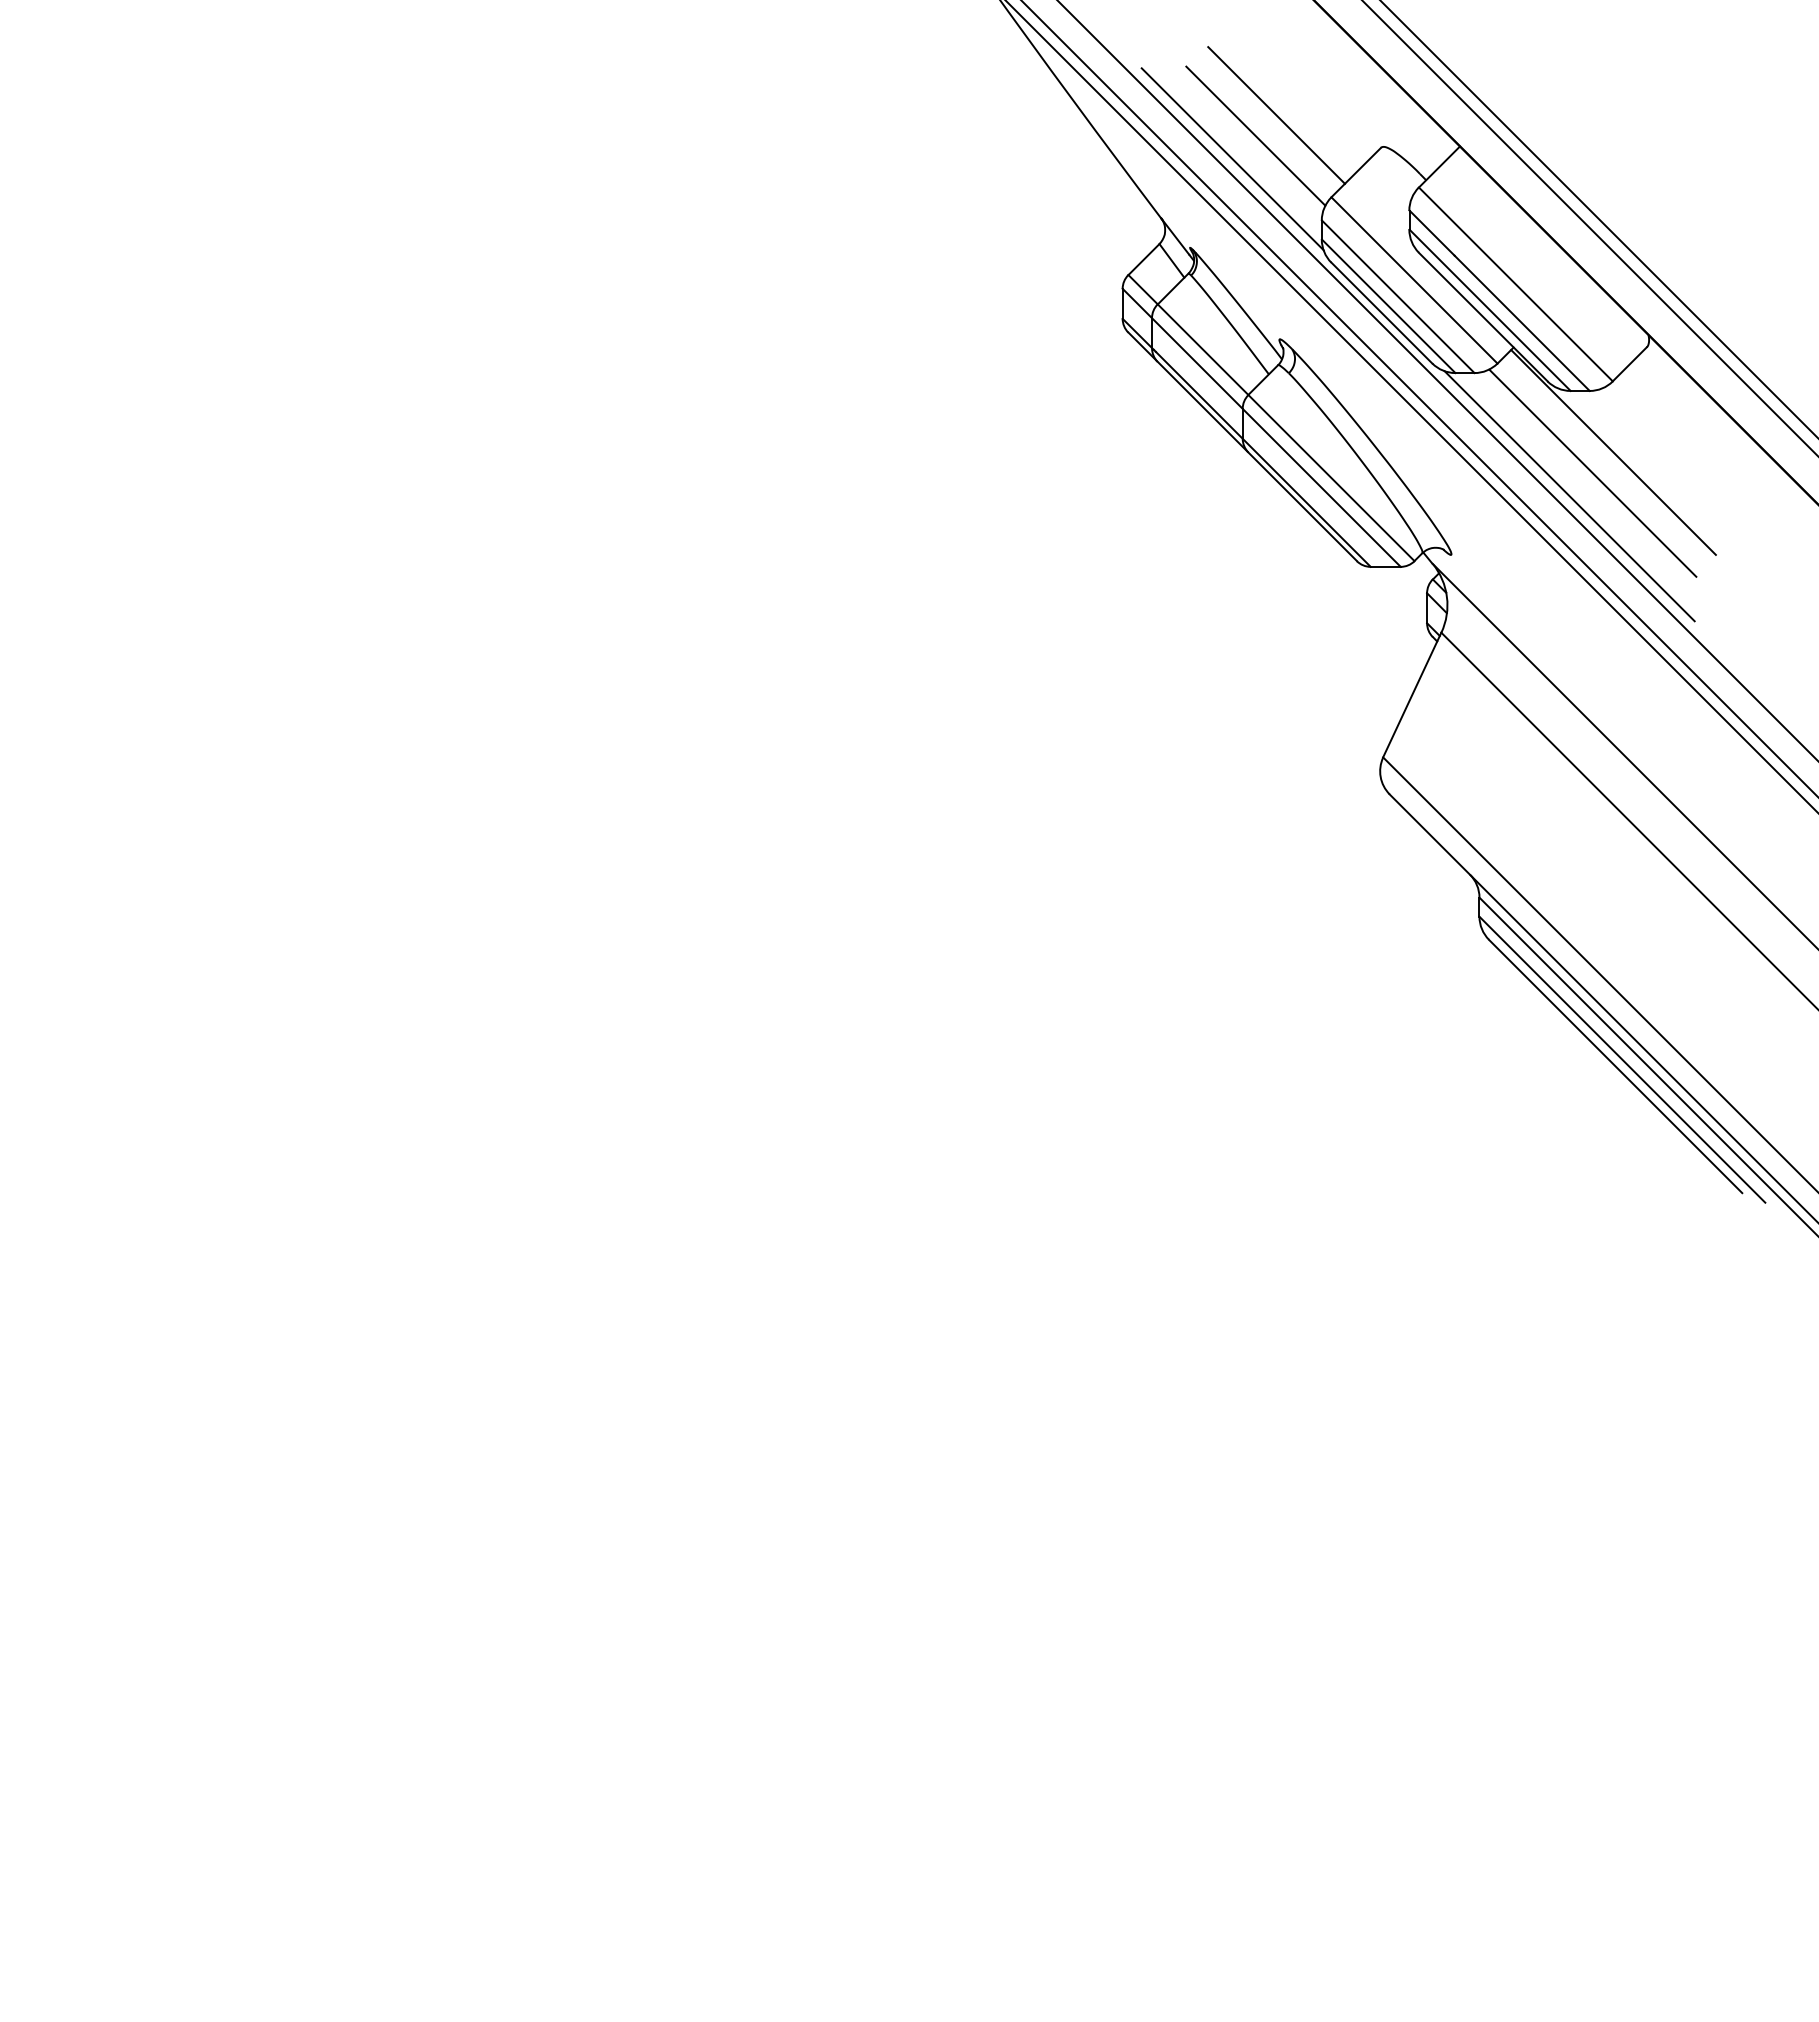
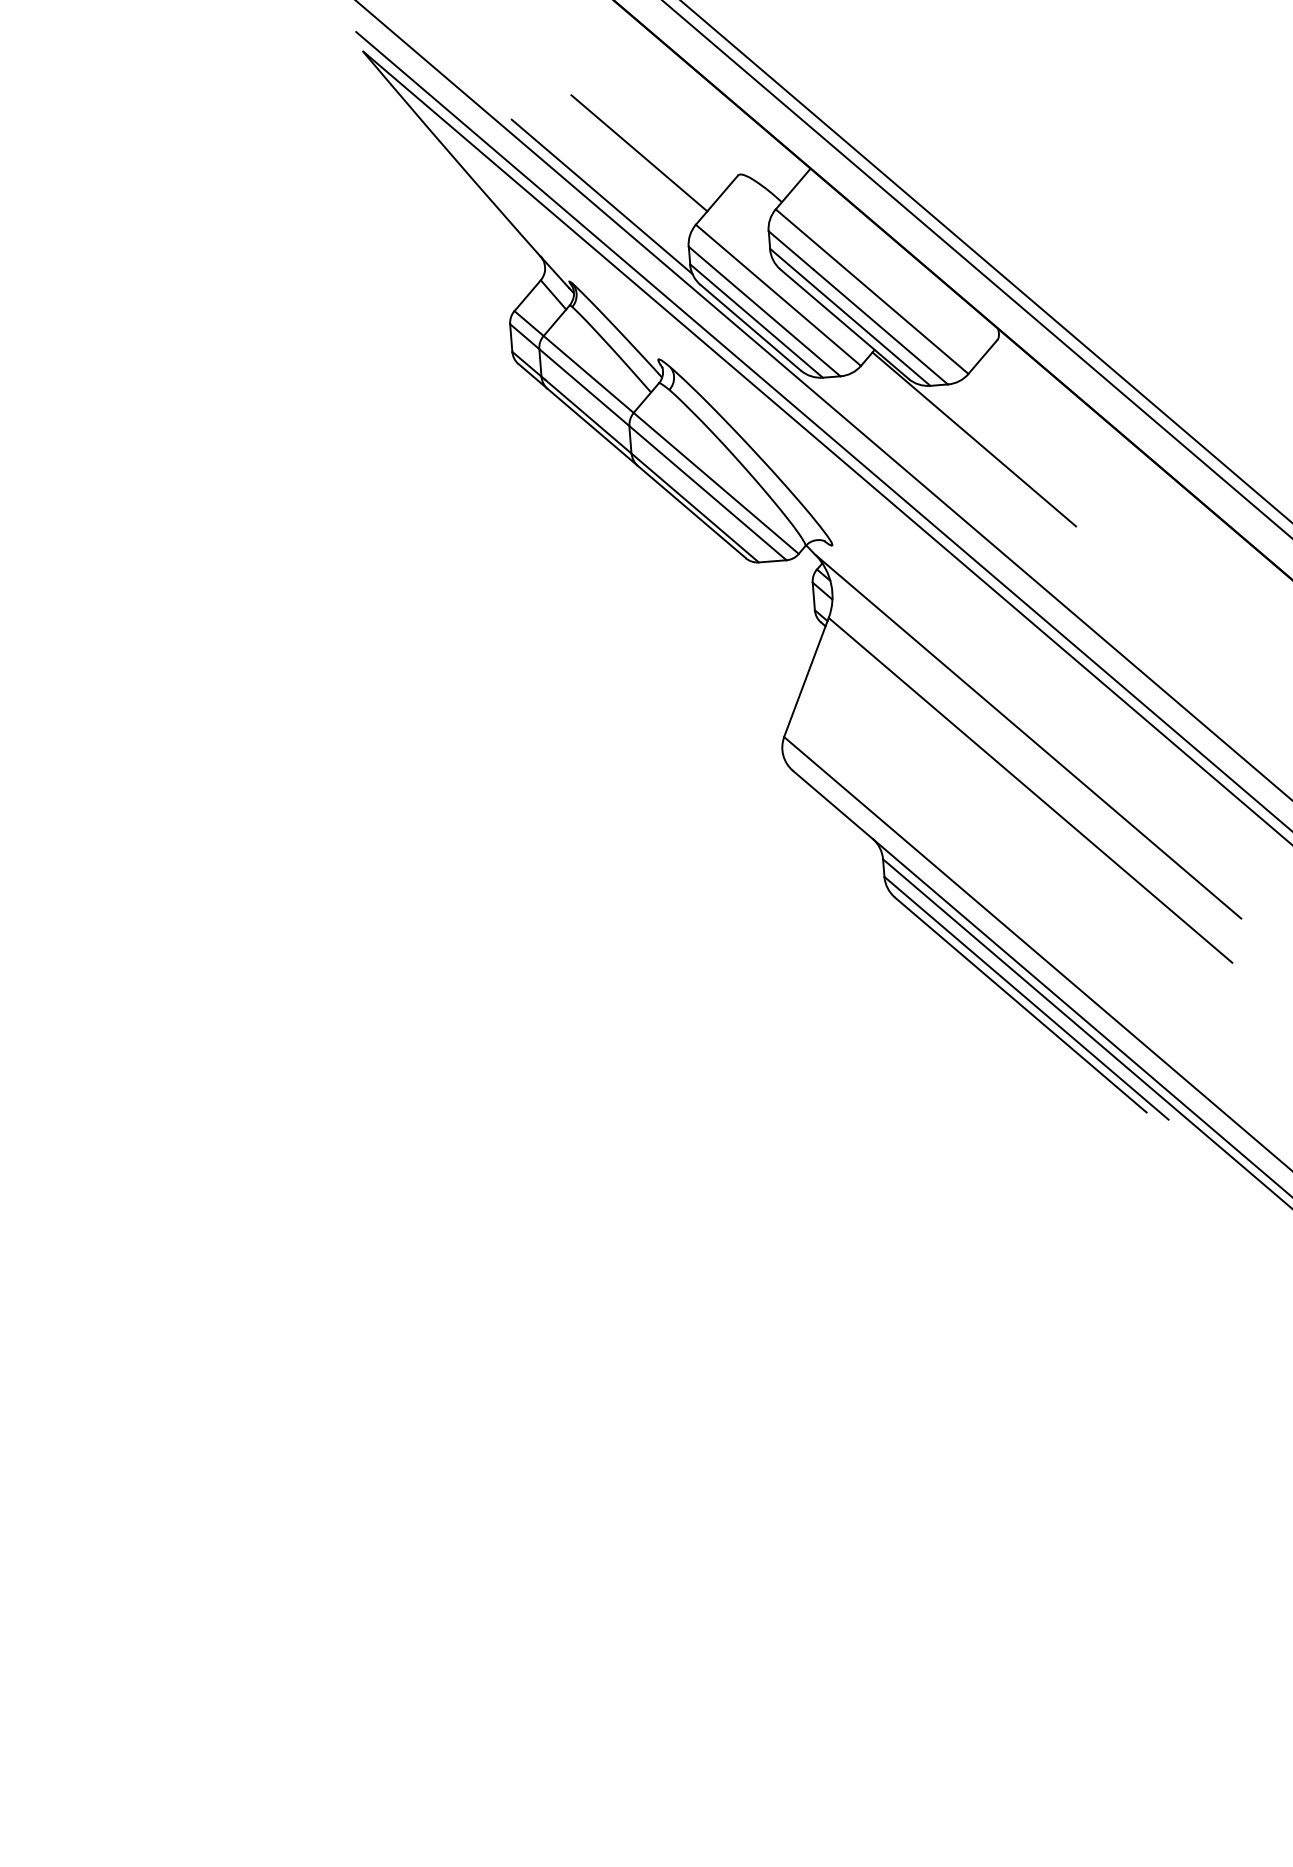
line: (1255, 135) -> (621, 173), removed
line: (1592, 472) -> (956, 459), removed
line: (1569, 496) -> (936, 483), removed

